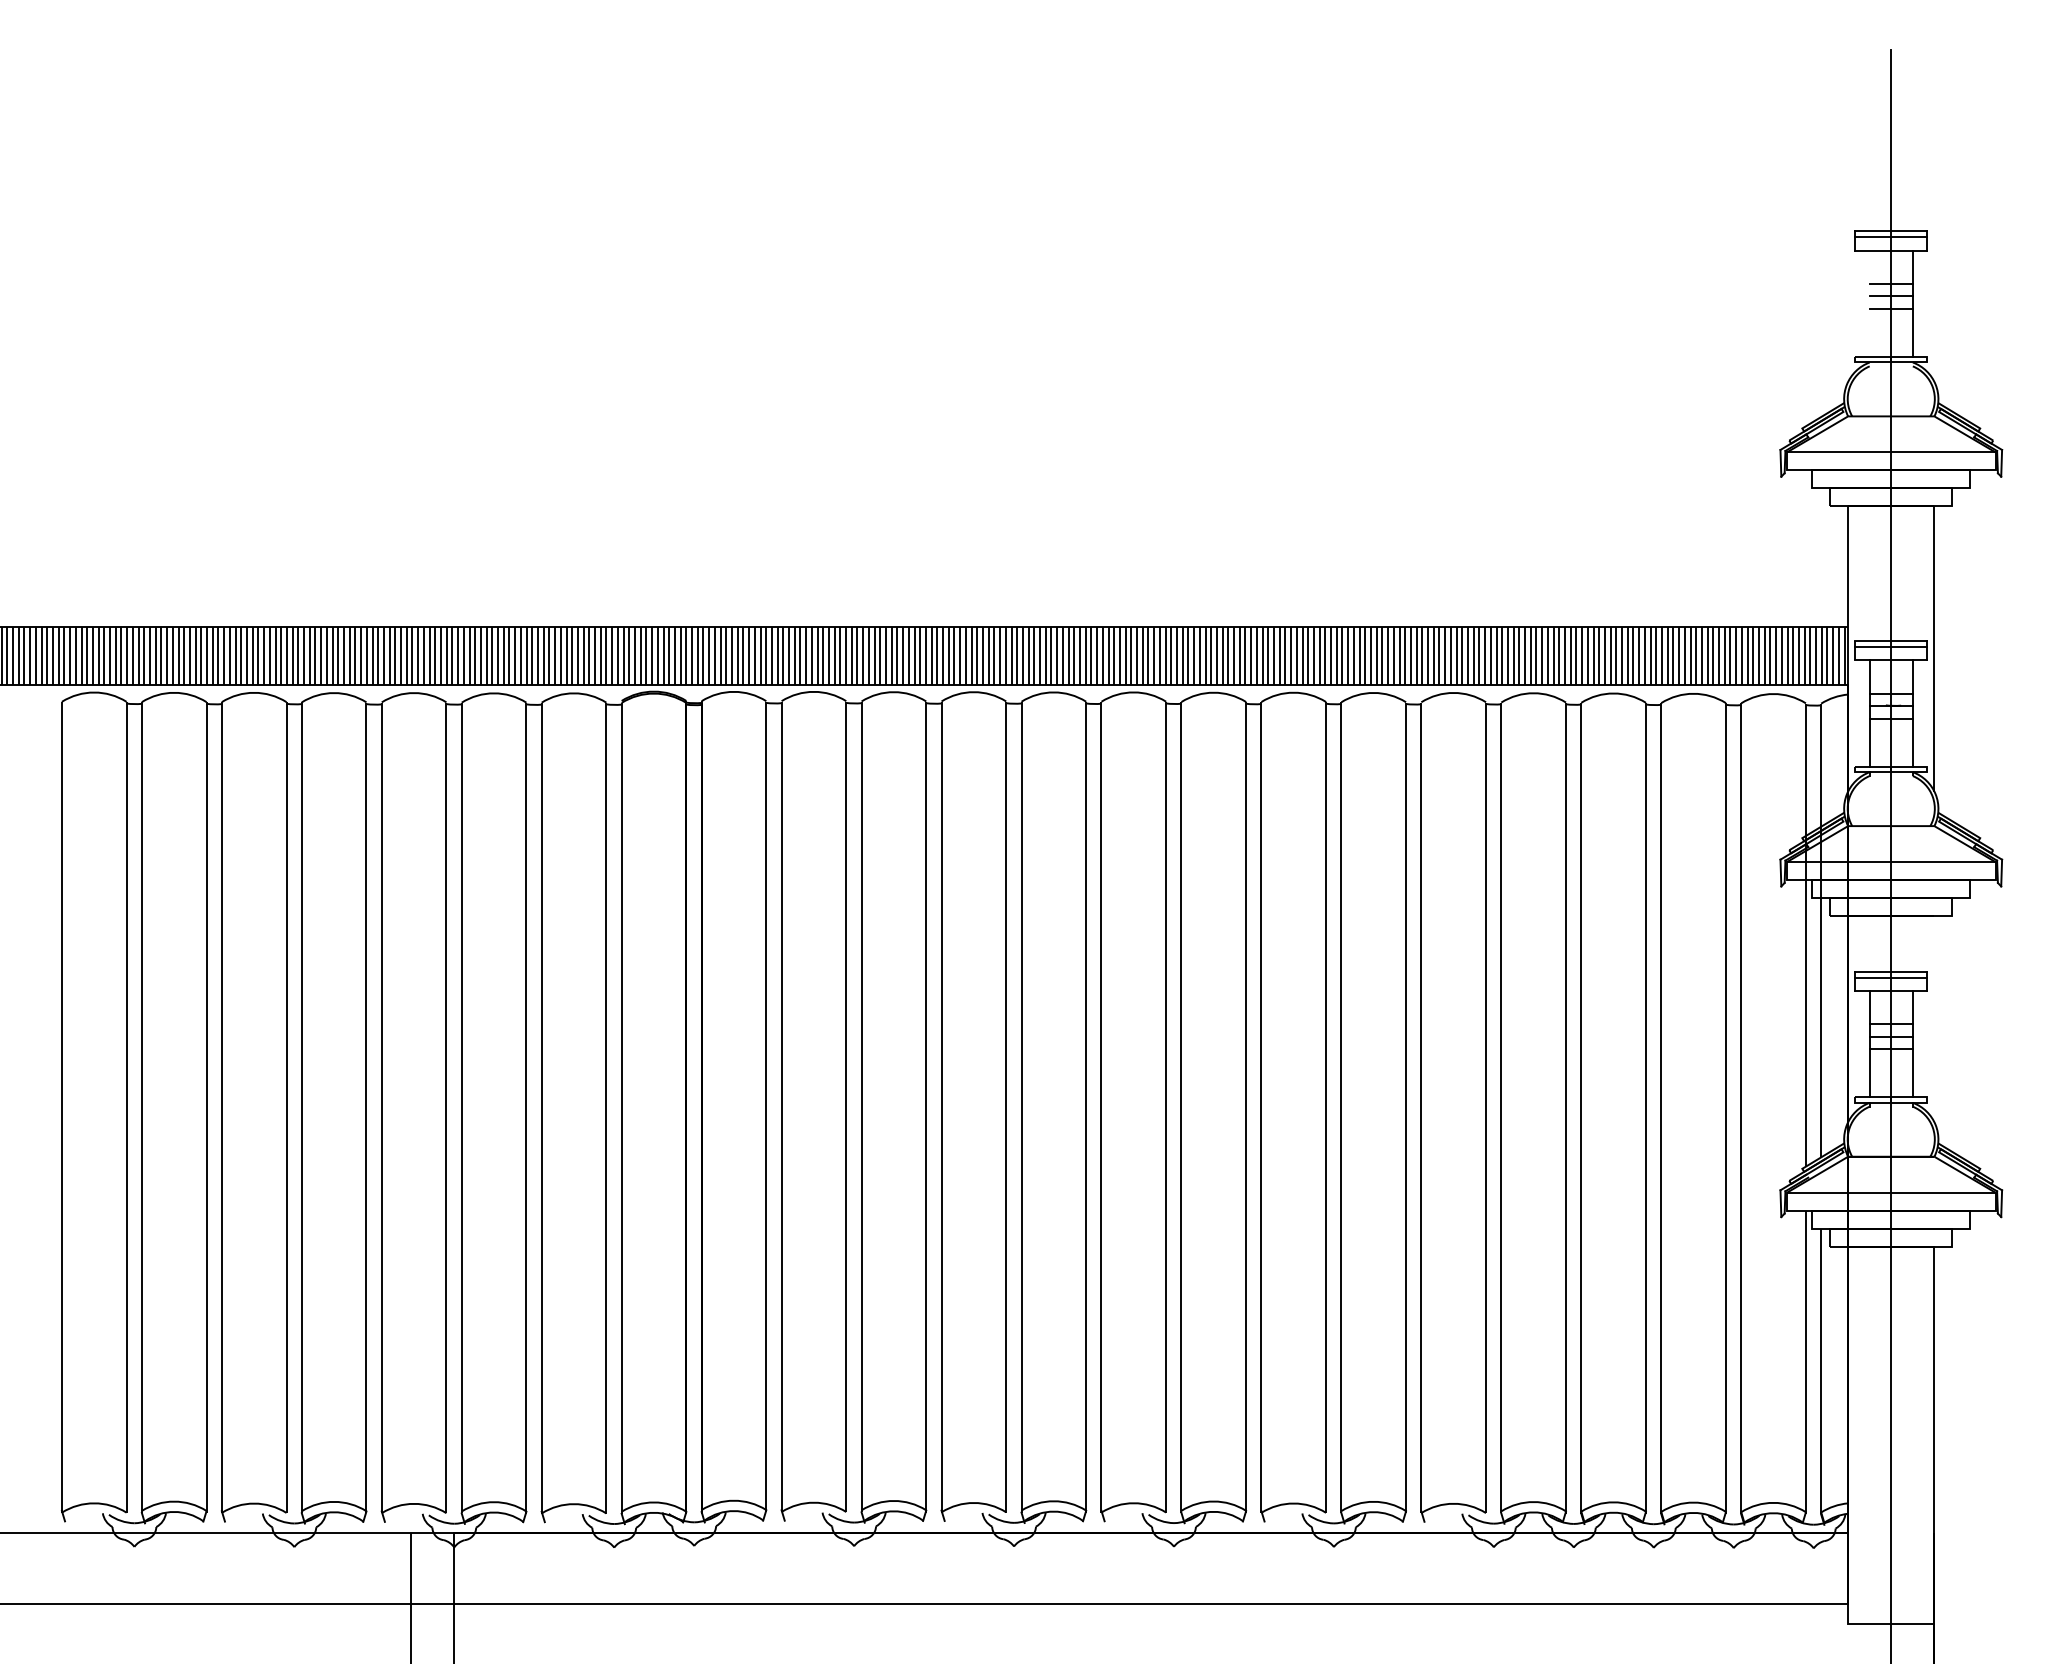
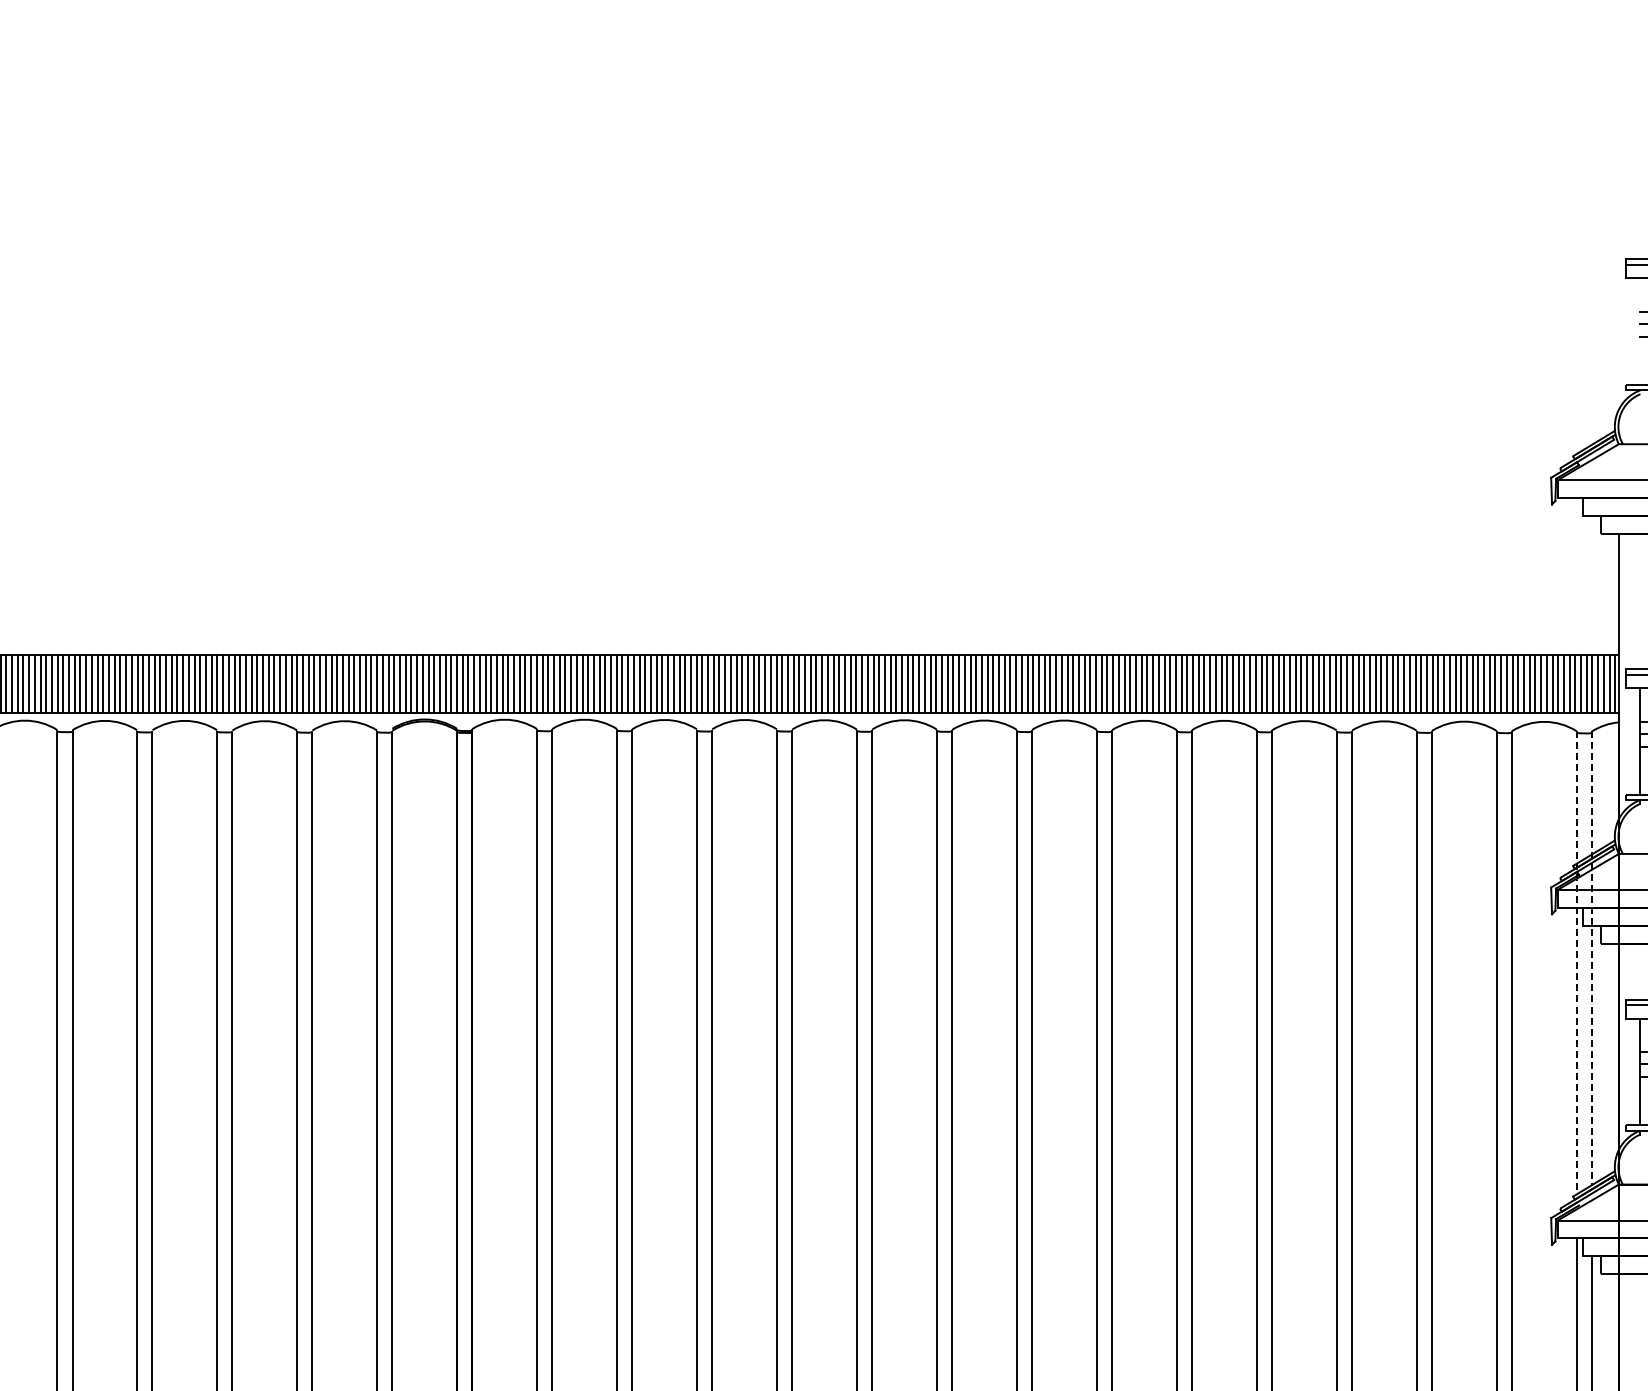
line: (1821, 930) -> (1592, 958), solid -> dashed
line: (1805, 935) -> (1576, 963), solid -> dashed

